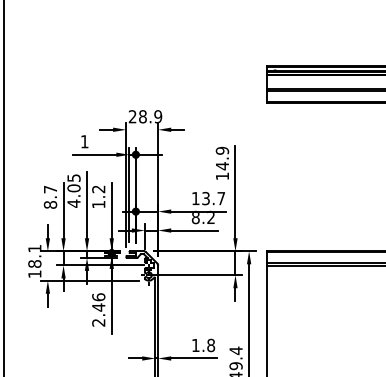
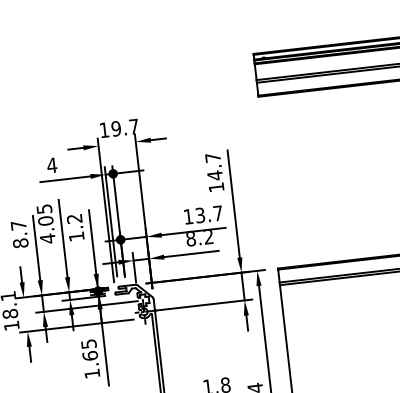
text: (145, 116) -> (119, 128), 28.9 -> 19.7
text: (84, 141) -> (51, 165), 1 -> 4
text: (222, 150) -> (213, 157), 14.9 -> 14.7
text: (98, 309) -> (90, 358), 2.46 -> 1.65

